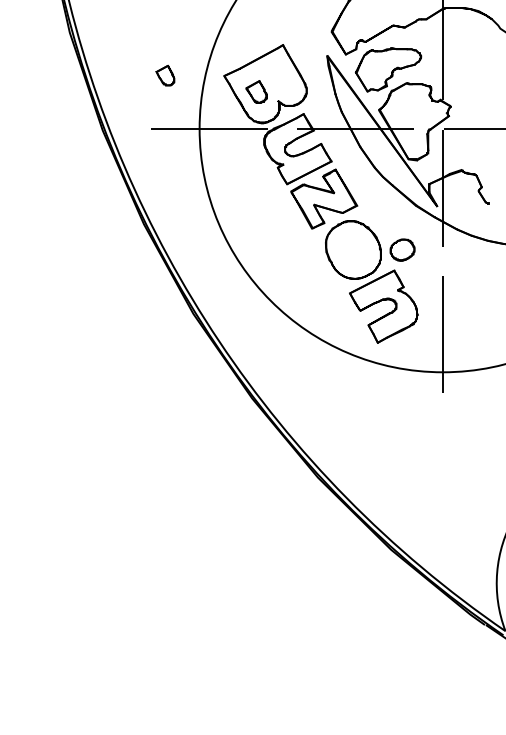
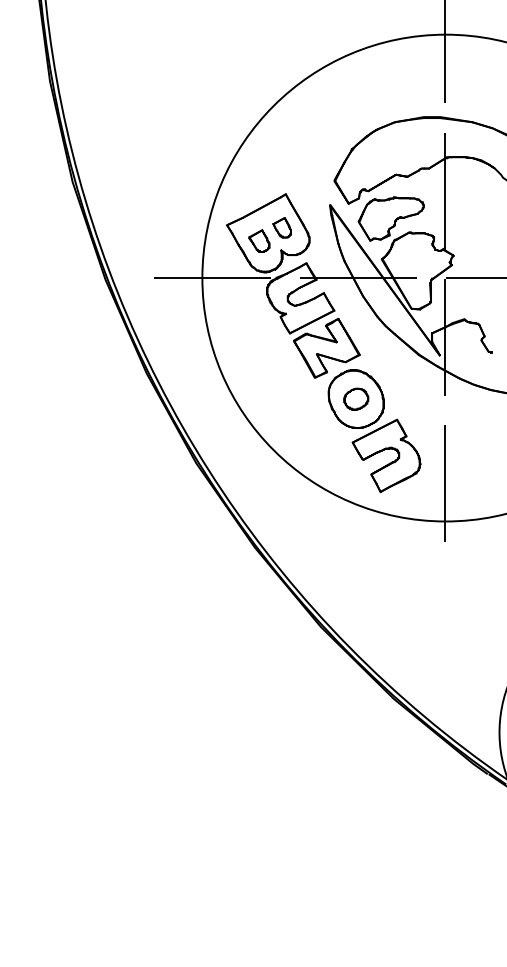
part: (164, 75) -> (281, 227), moved
part: (402, 249) -> (356, 398), moved

